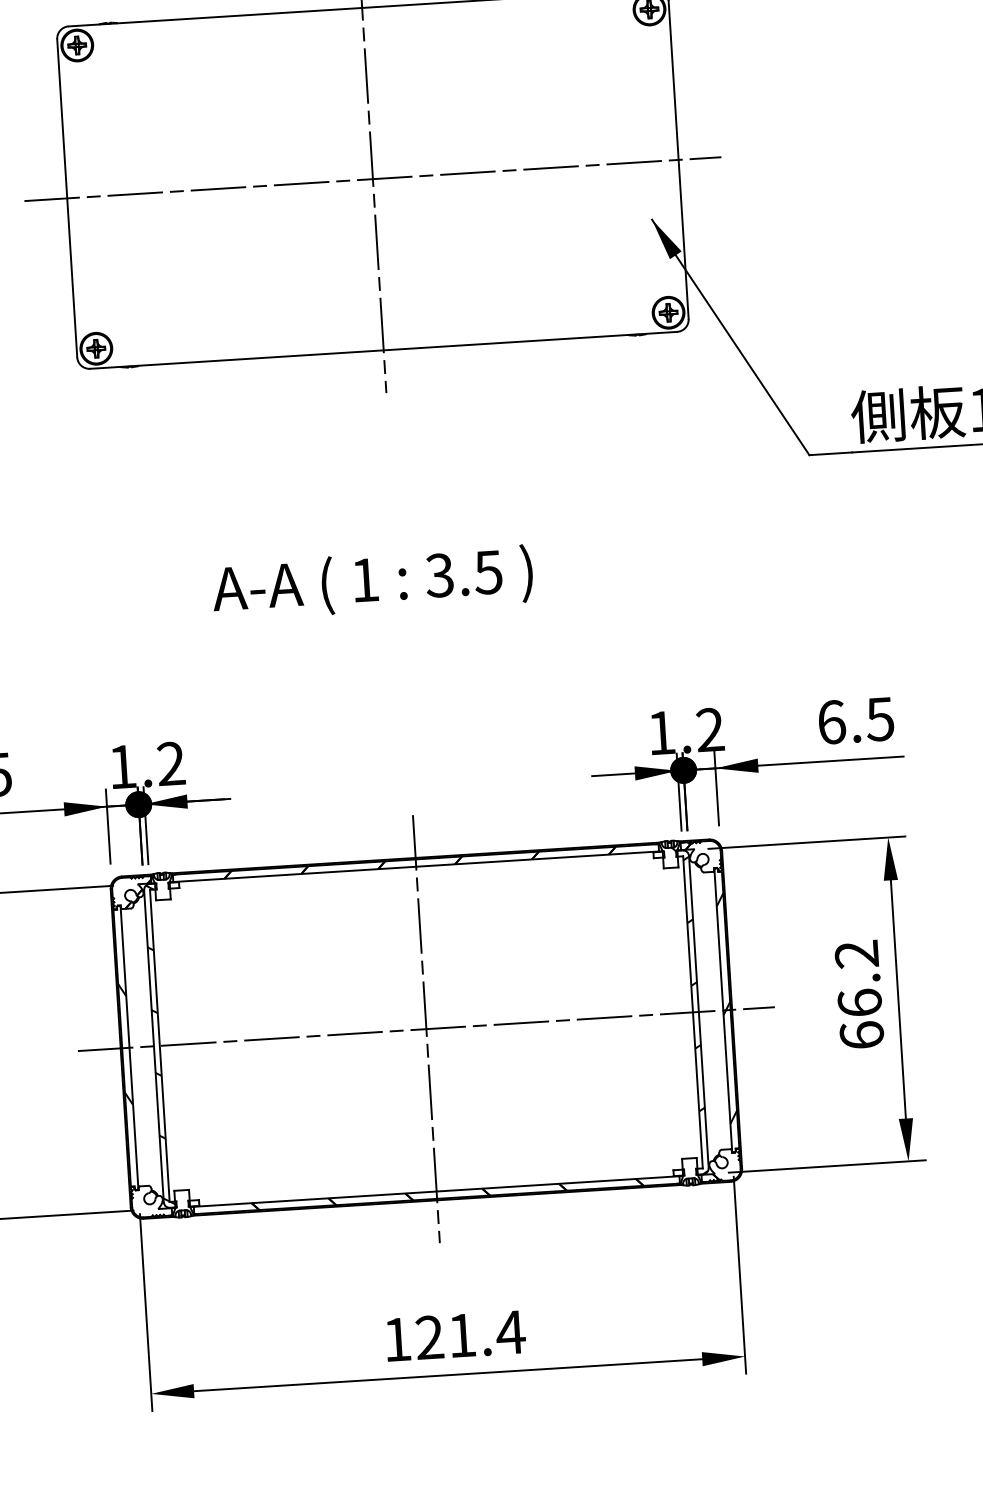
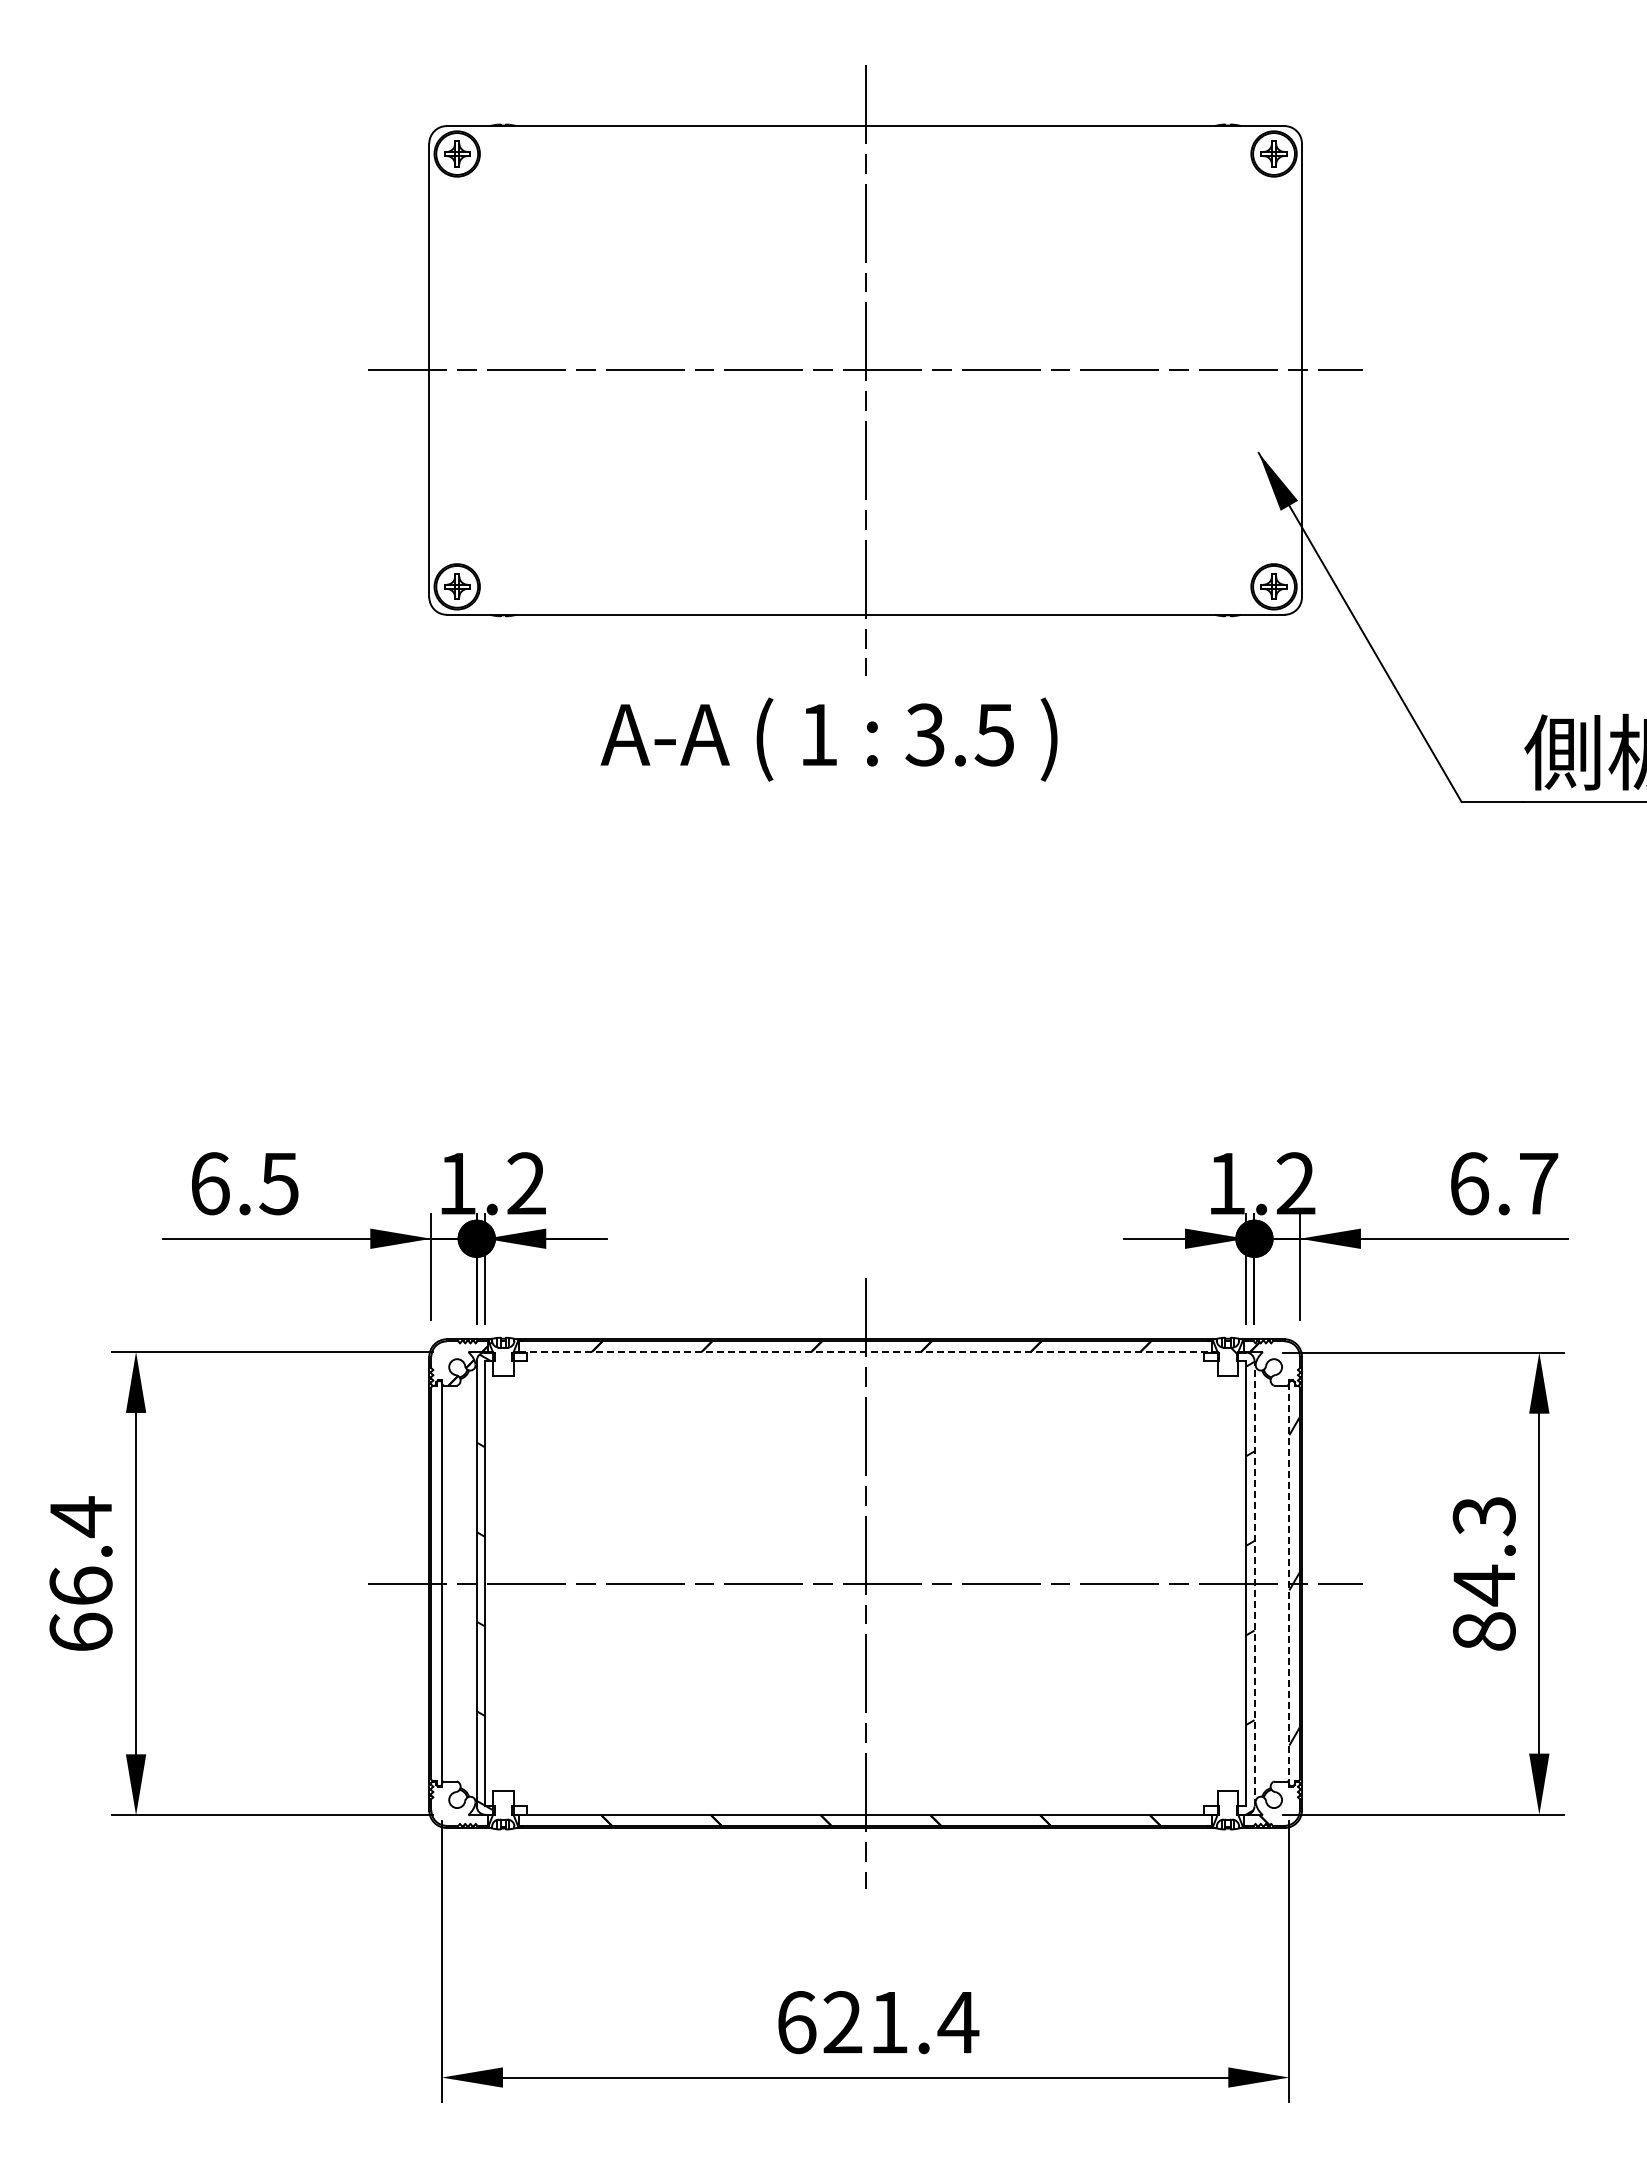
text: (372, 582) -> (828, 739), moved
text: (880, 719) -> (1538, 1184), 6.5 -> 6.7
line: (416, 866) -> (865, 1351), solid -> dashed
text: (858, 994) -> (1483, 1573), 66.2 -> 84.3
line: (723, 1010) -> (1289, 1583), solid -> dashed
line: (698, 1011) -> (1254, 1583), solid -> dashed
hatch: (125, 1044) -> (436, 1578), removed
text: (398, 1339) -> (797, 2022), 121.4 -> 621.4

